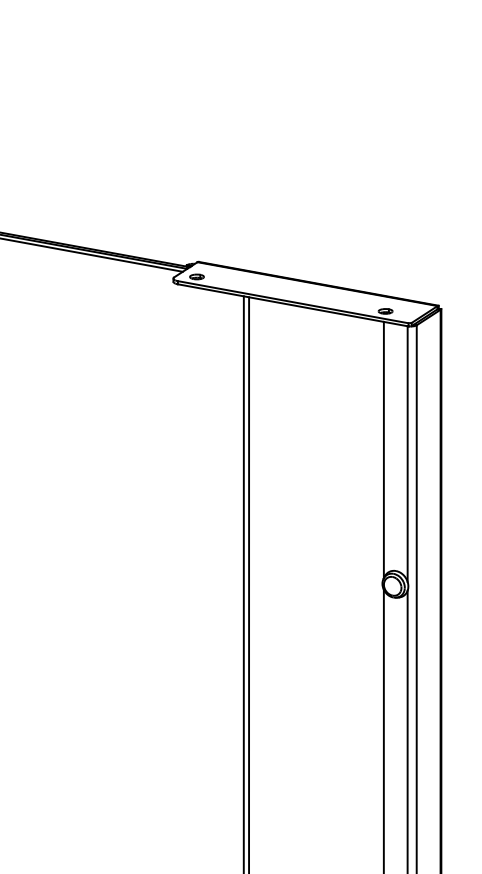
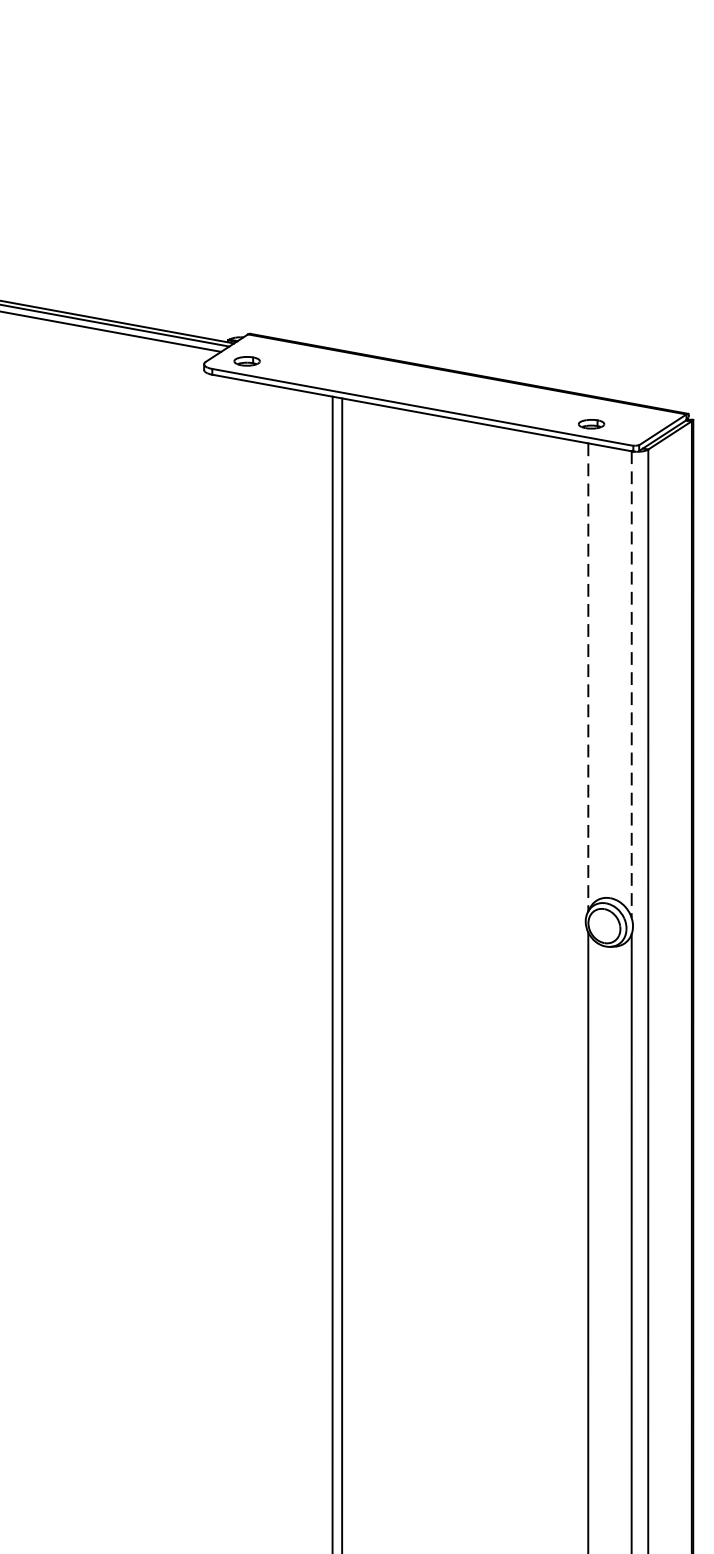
line: (383, 450) -> (587, 678), solid -> dashed
line: (407, 454) -> (631, 685), solid -> dashed

